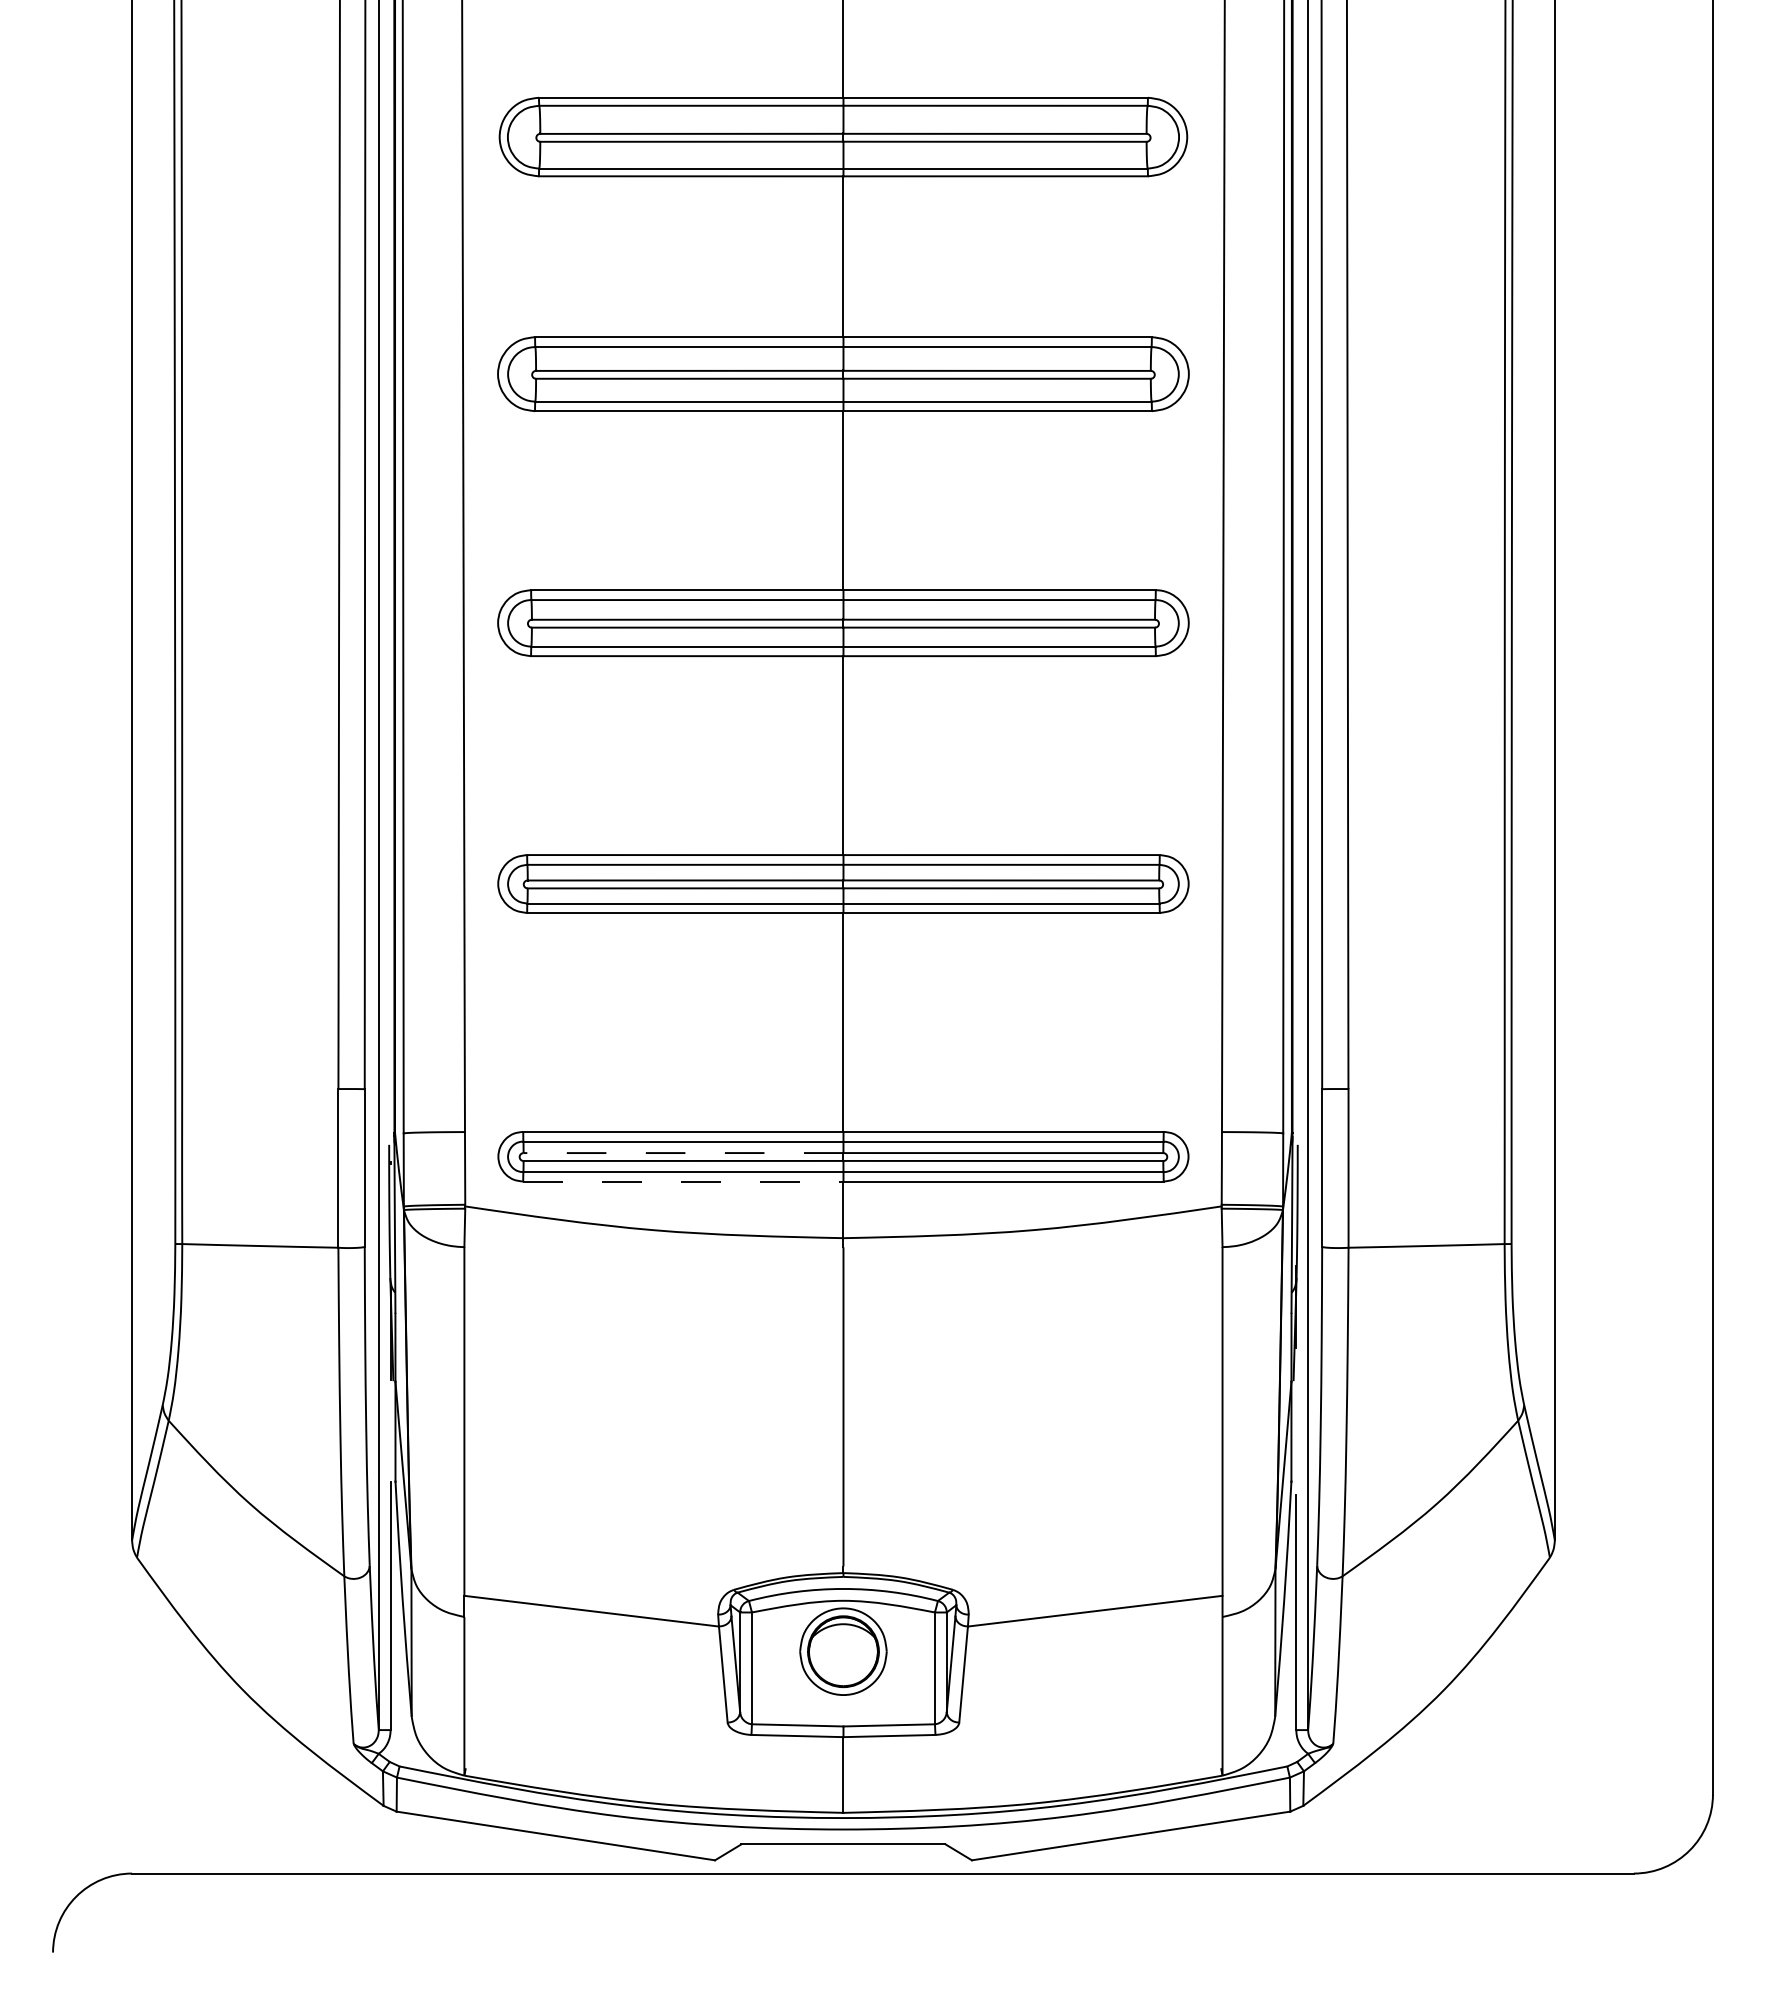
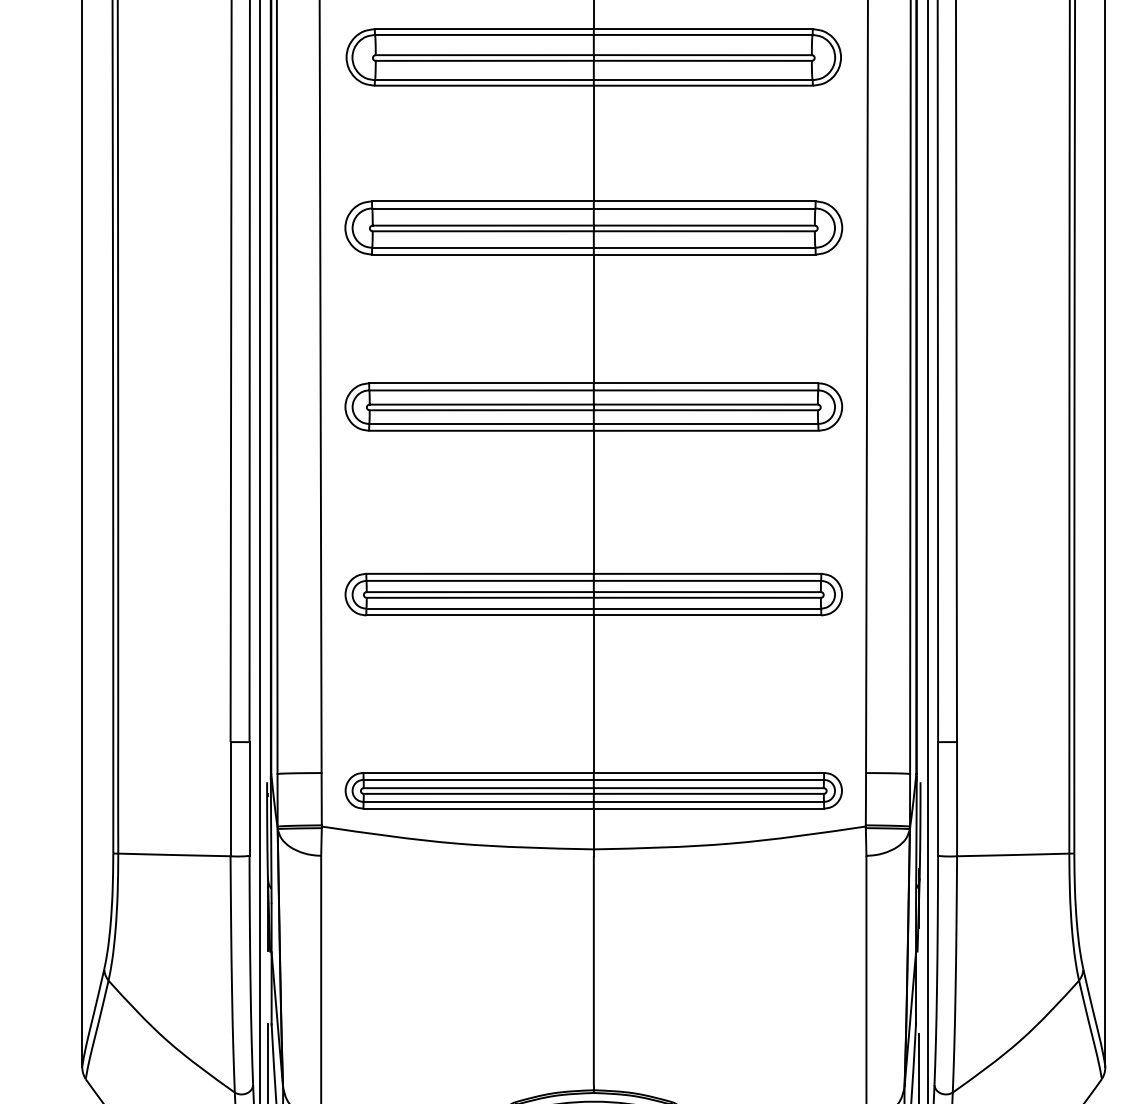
line: (683, 1153) -> (478, 788), dashed -> solid
line: (683, 1181) -> (478, 808), dashed -> solid

